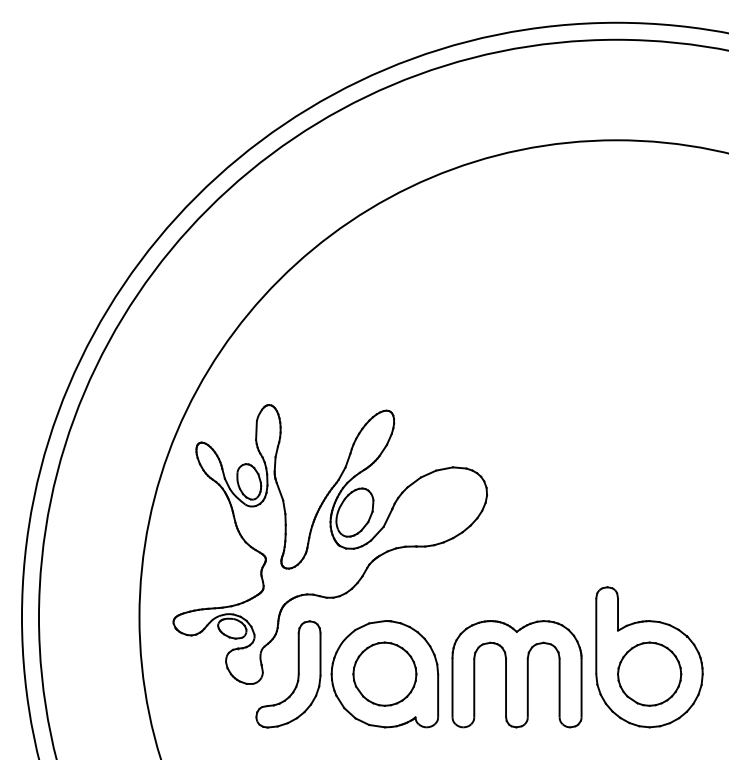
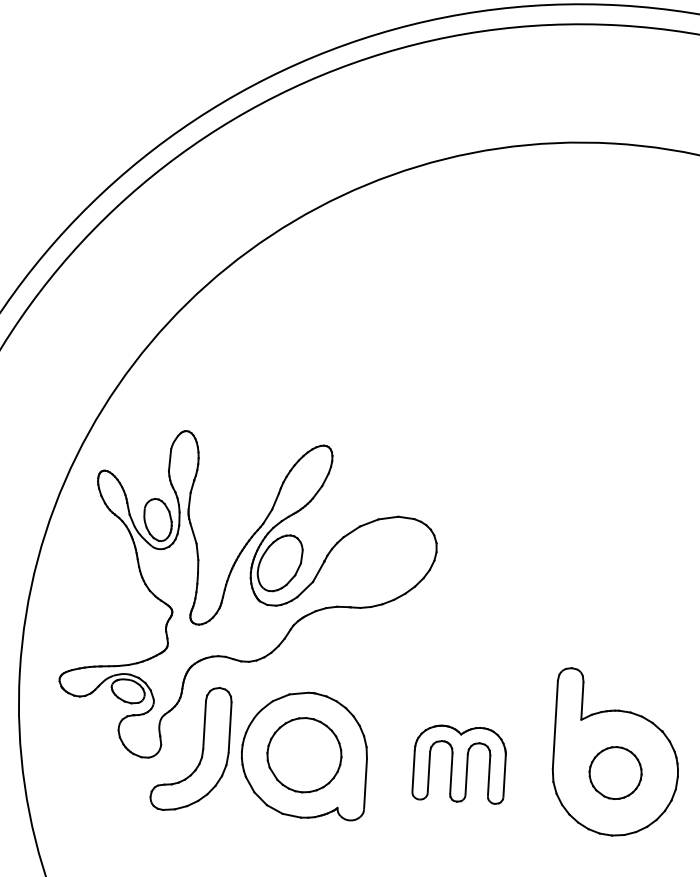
part: (649, 673) -> (615, 772), size x0.7
part: (516, 674) -> (459, 764), size x0.6

